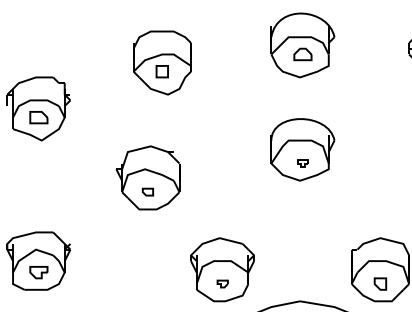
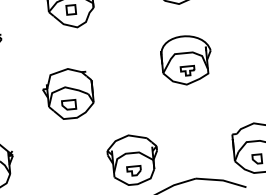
part: (302, 163) -> (187, 70), size x1.67
part: (147, 191) -> (68, 104), size x1.67
part: (222, 283) -> (134, 170), size x1.67

